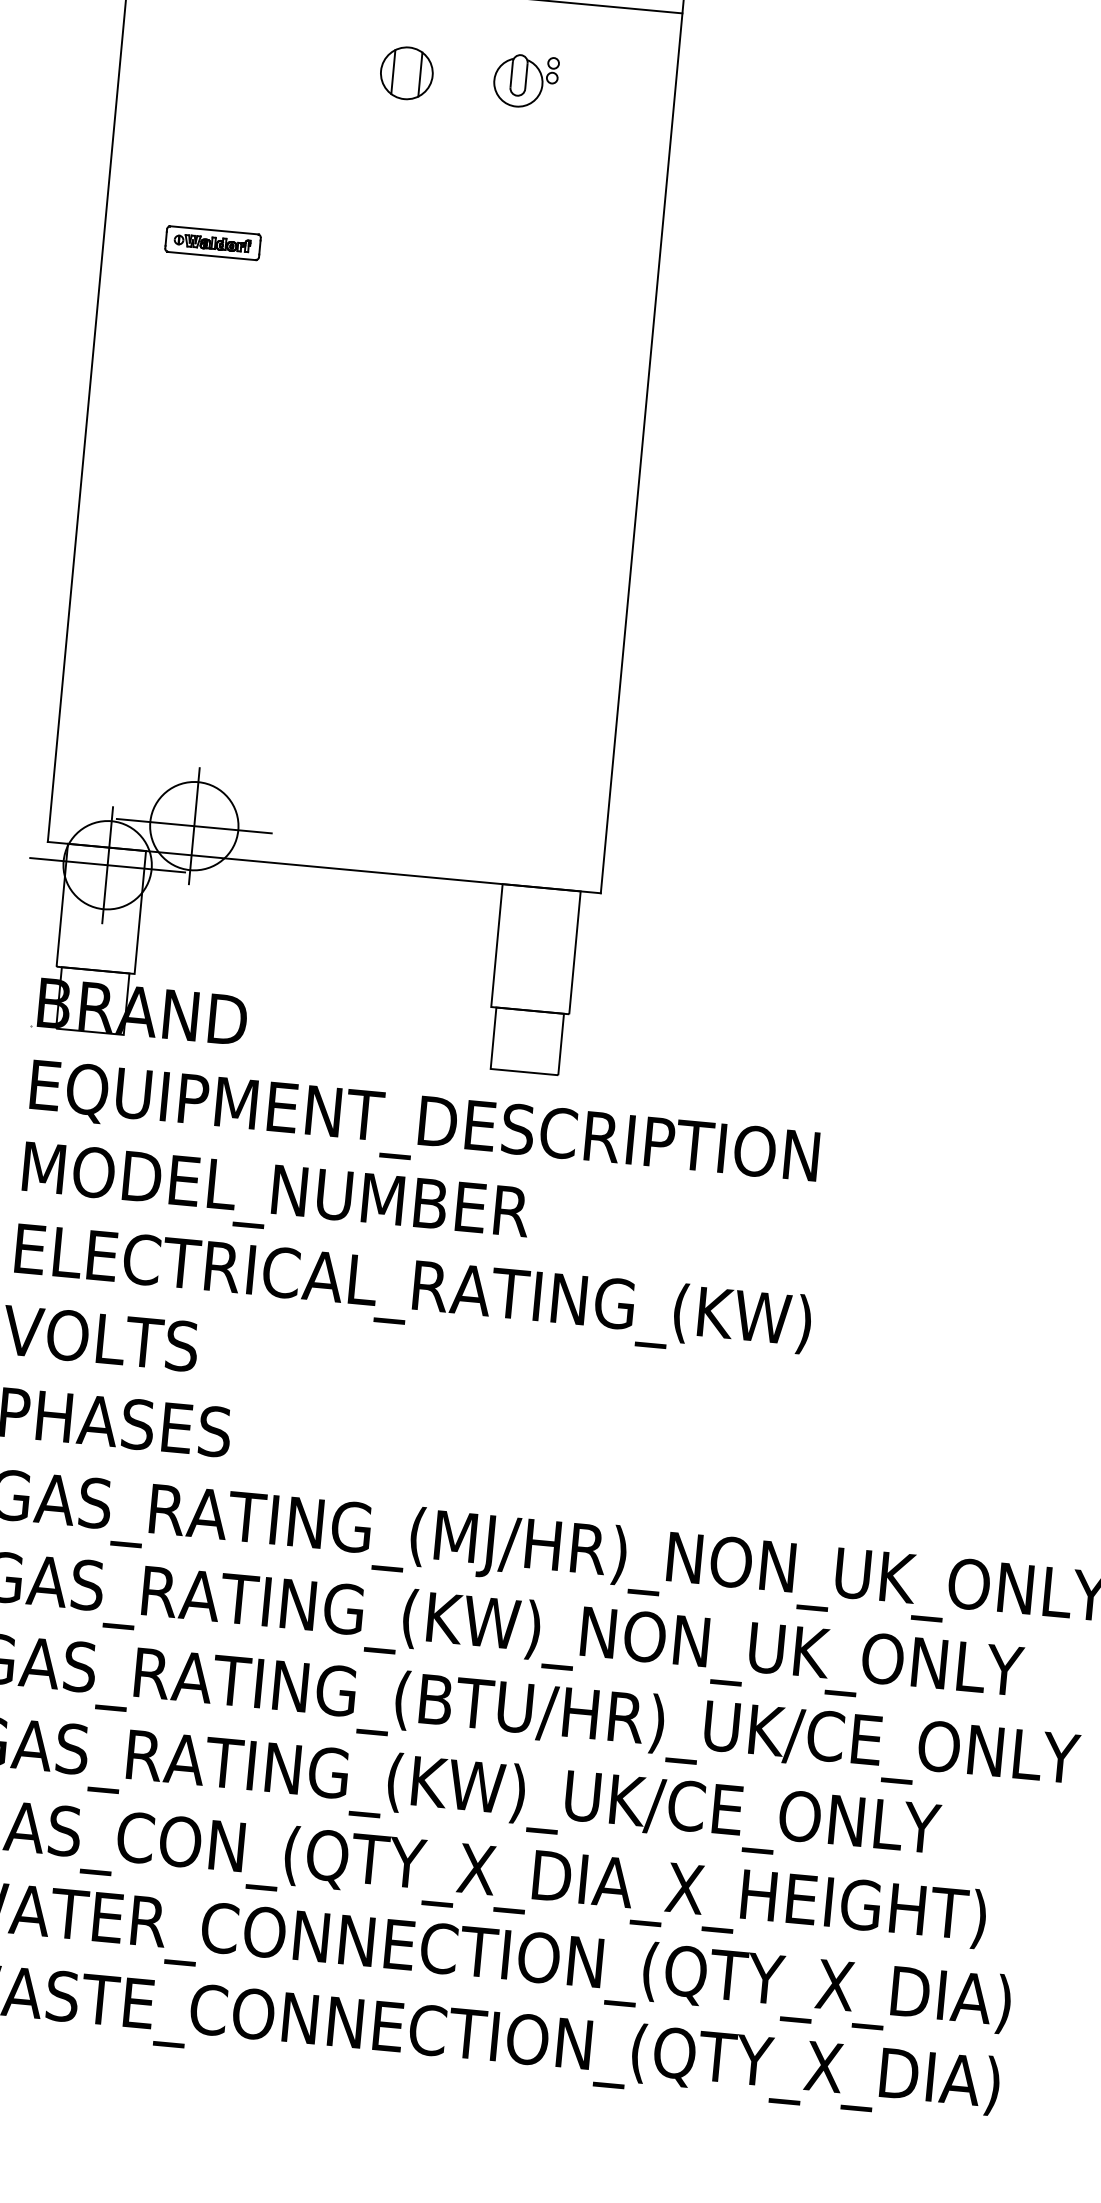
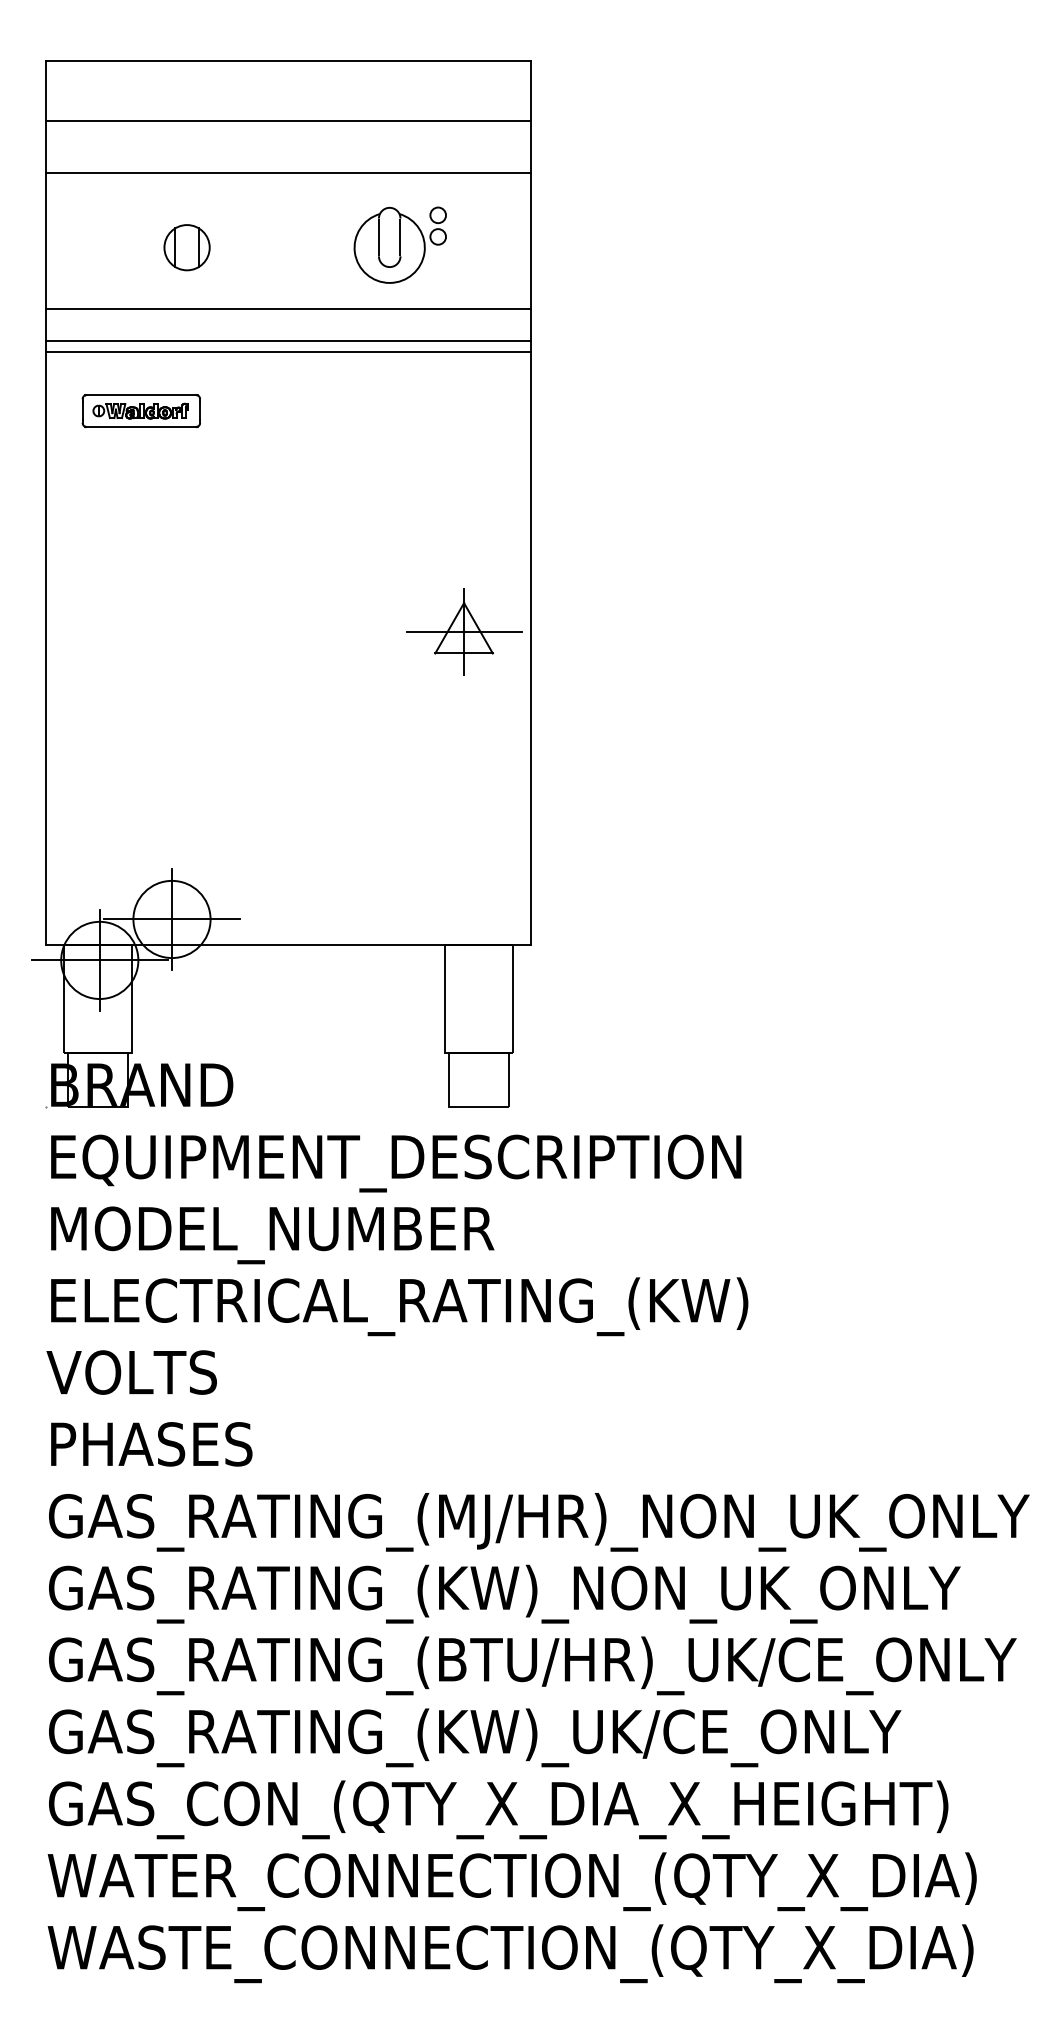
part: (406, 73) -> (186, 247), moved
part: (525, 80) -> (399, 244), size x1.67
line: (390, 142) -> (287, 309), added
line: (387, 179) -> (287, 341), added
line: (386, 190) -> (287, 351), added
part: (212, 242) -> (140, 410), size x1.43
part: (558, 528) -> (464, 631), added

